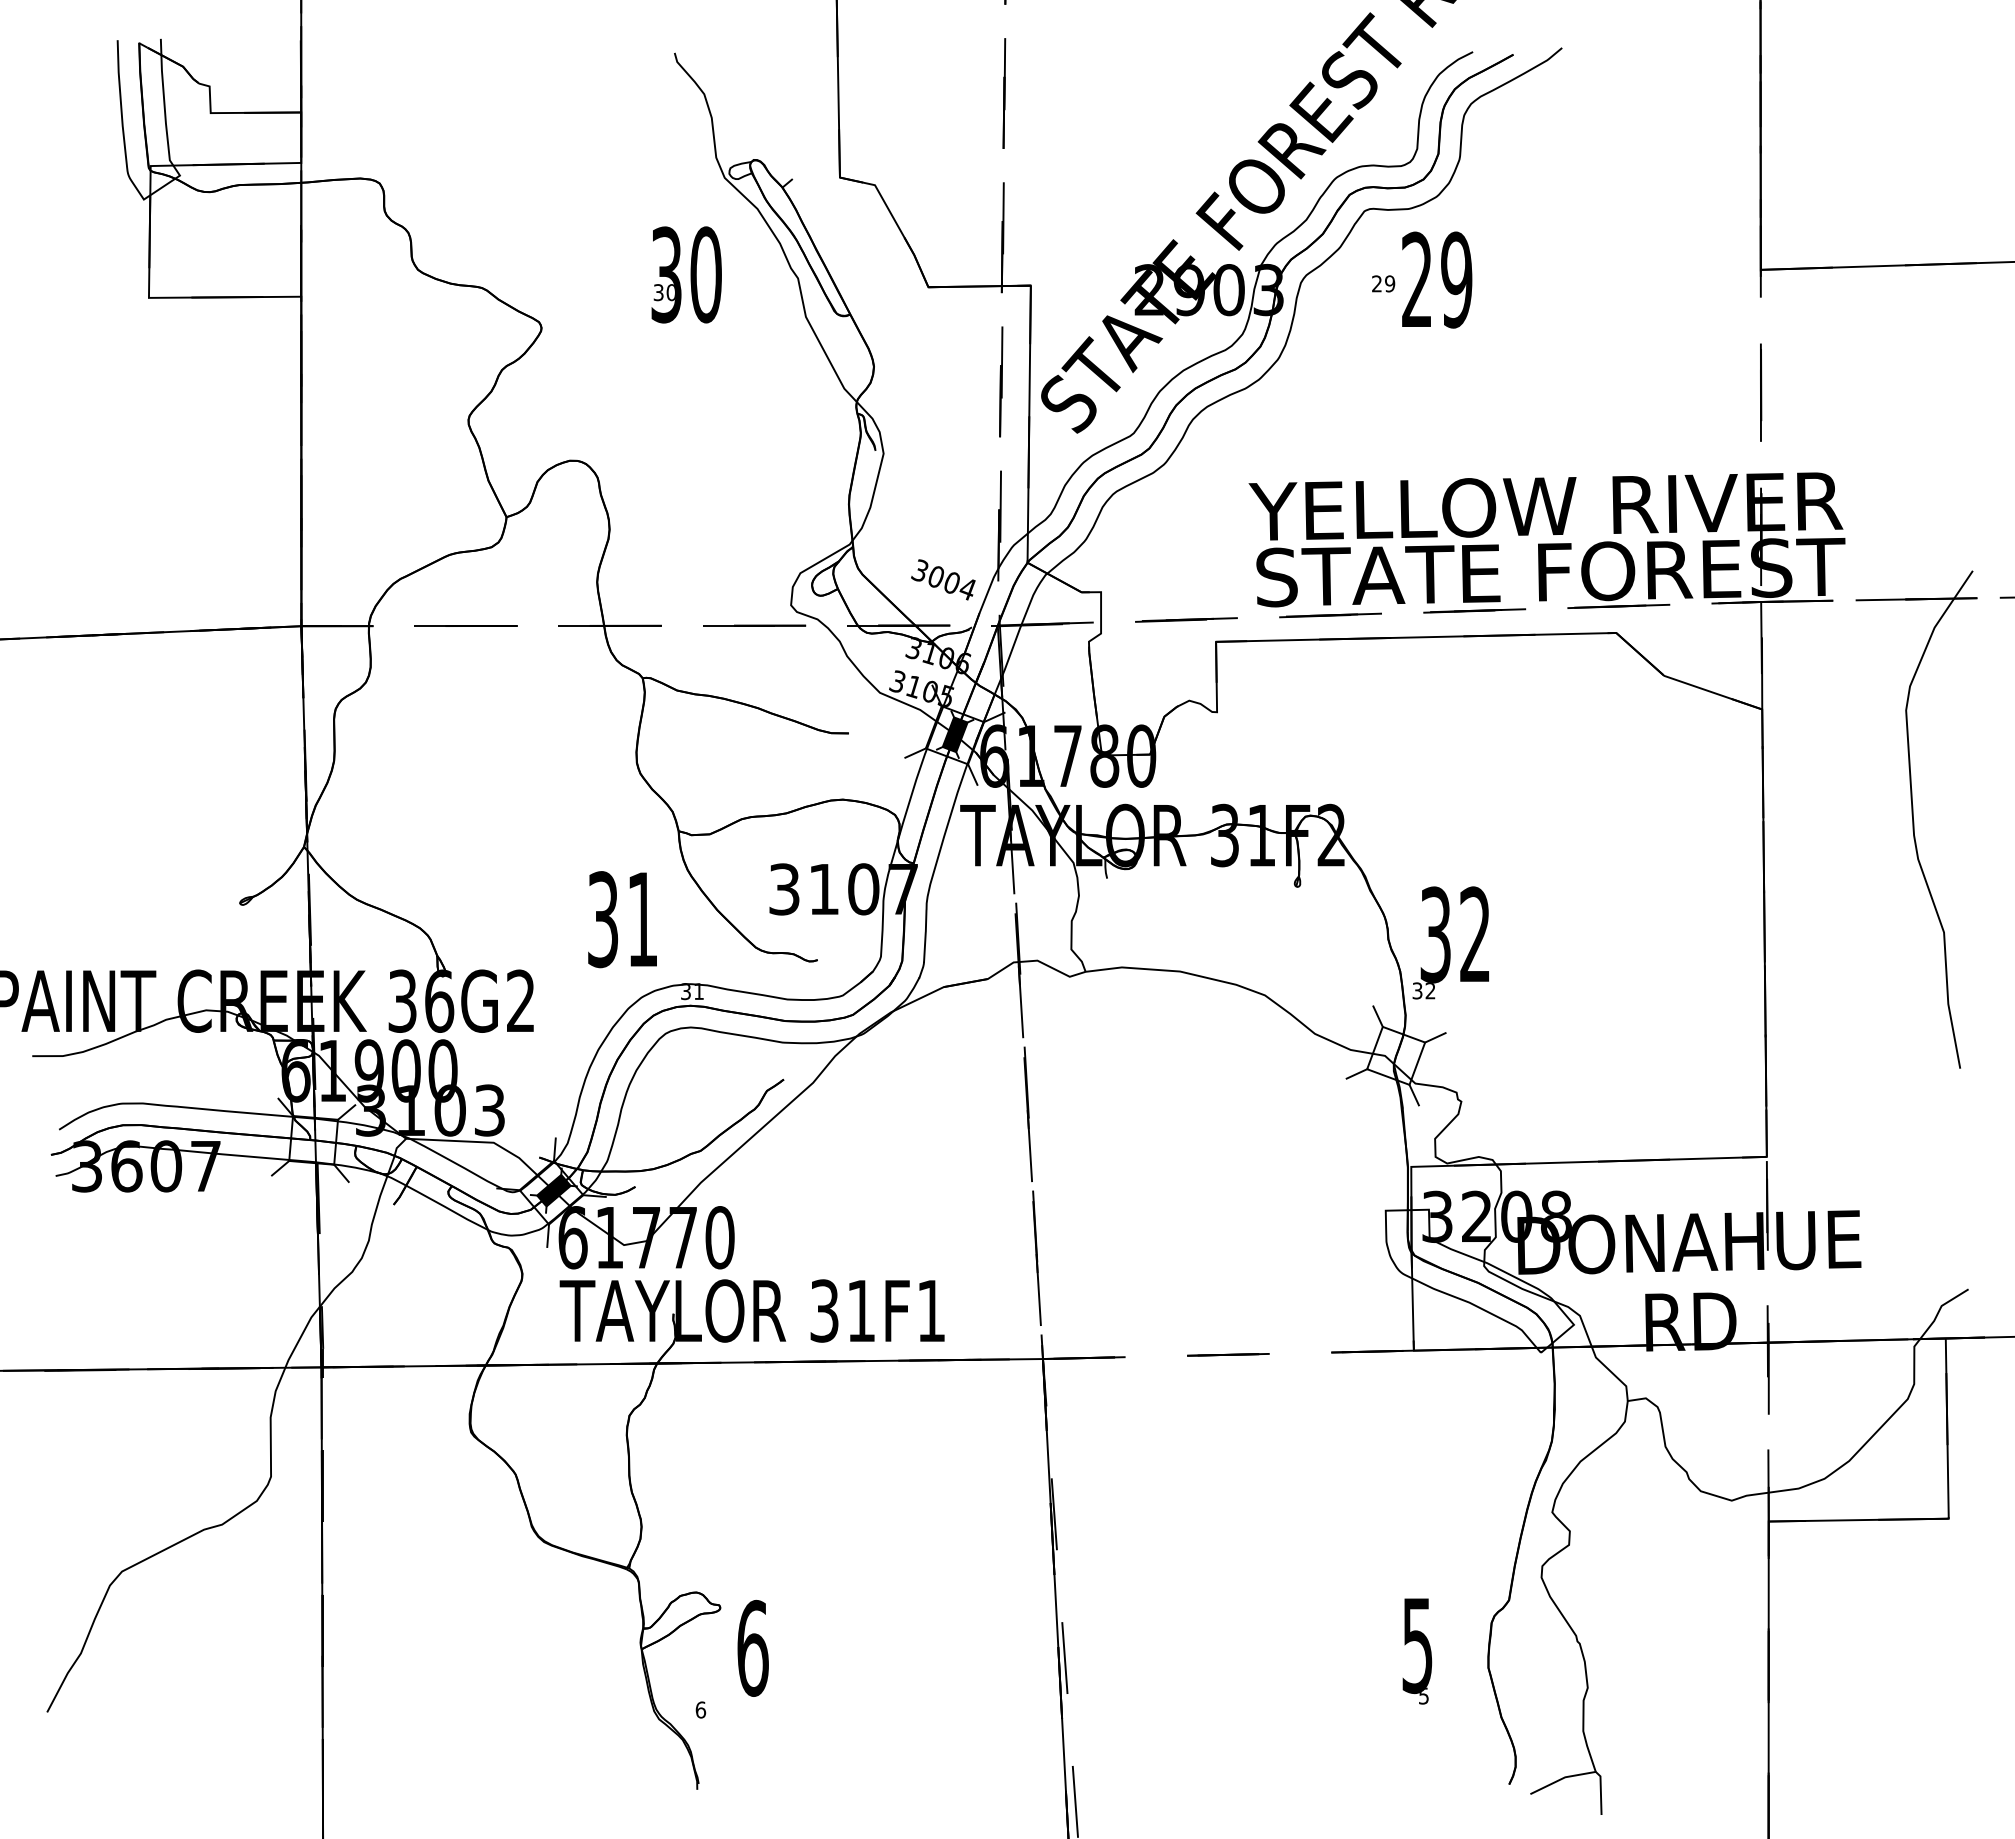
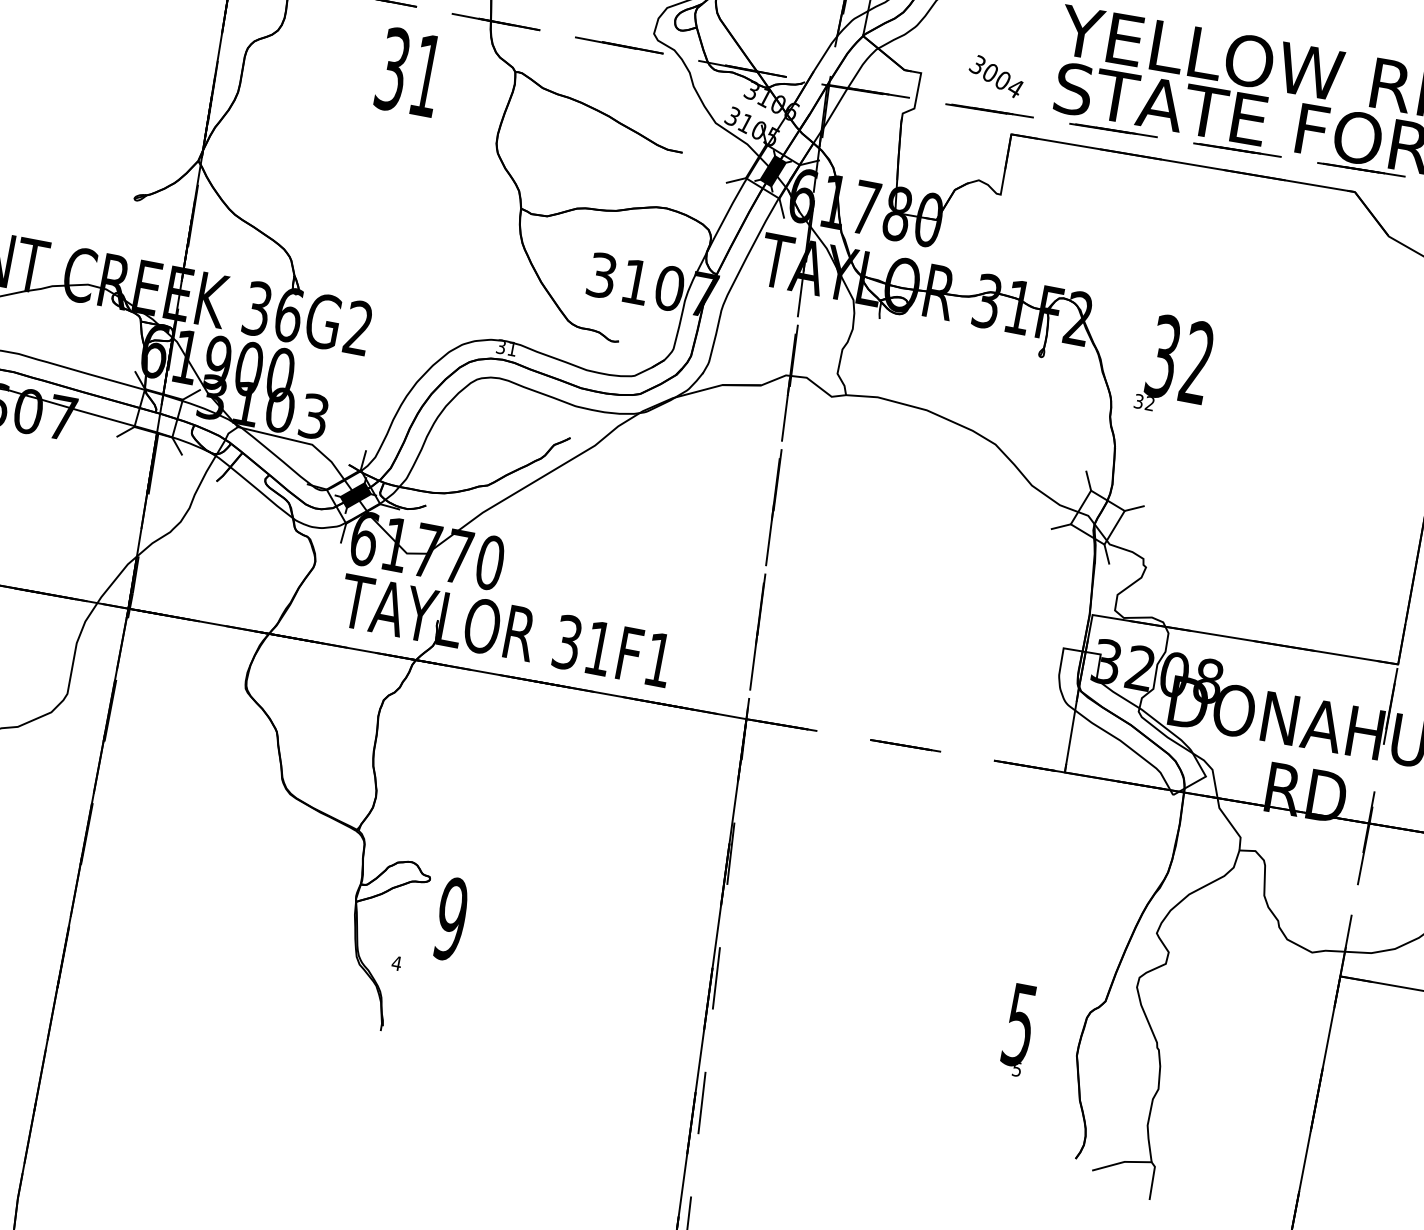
text: (943, 579) -> (996, 76), moved
text: (622, 919) -> (409, 72), moved
text: (1450, 942) -> (1174, 365), moved
text: (752, 1647) -> (451, 918), 6 -> 9
text: (700, 1709) -> (396, 962), 6 -> 4

